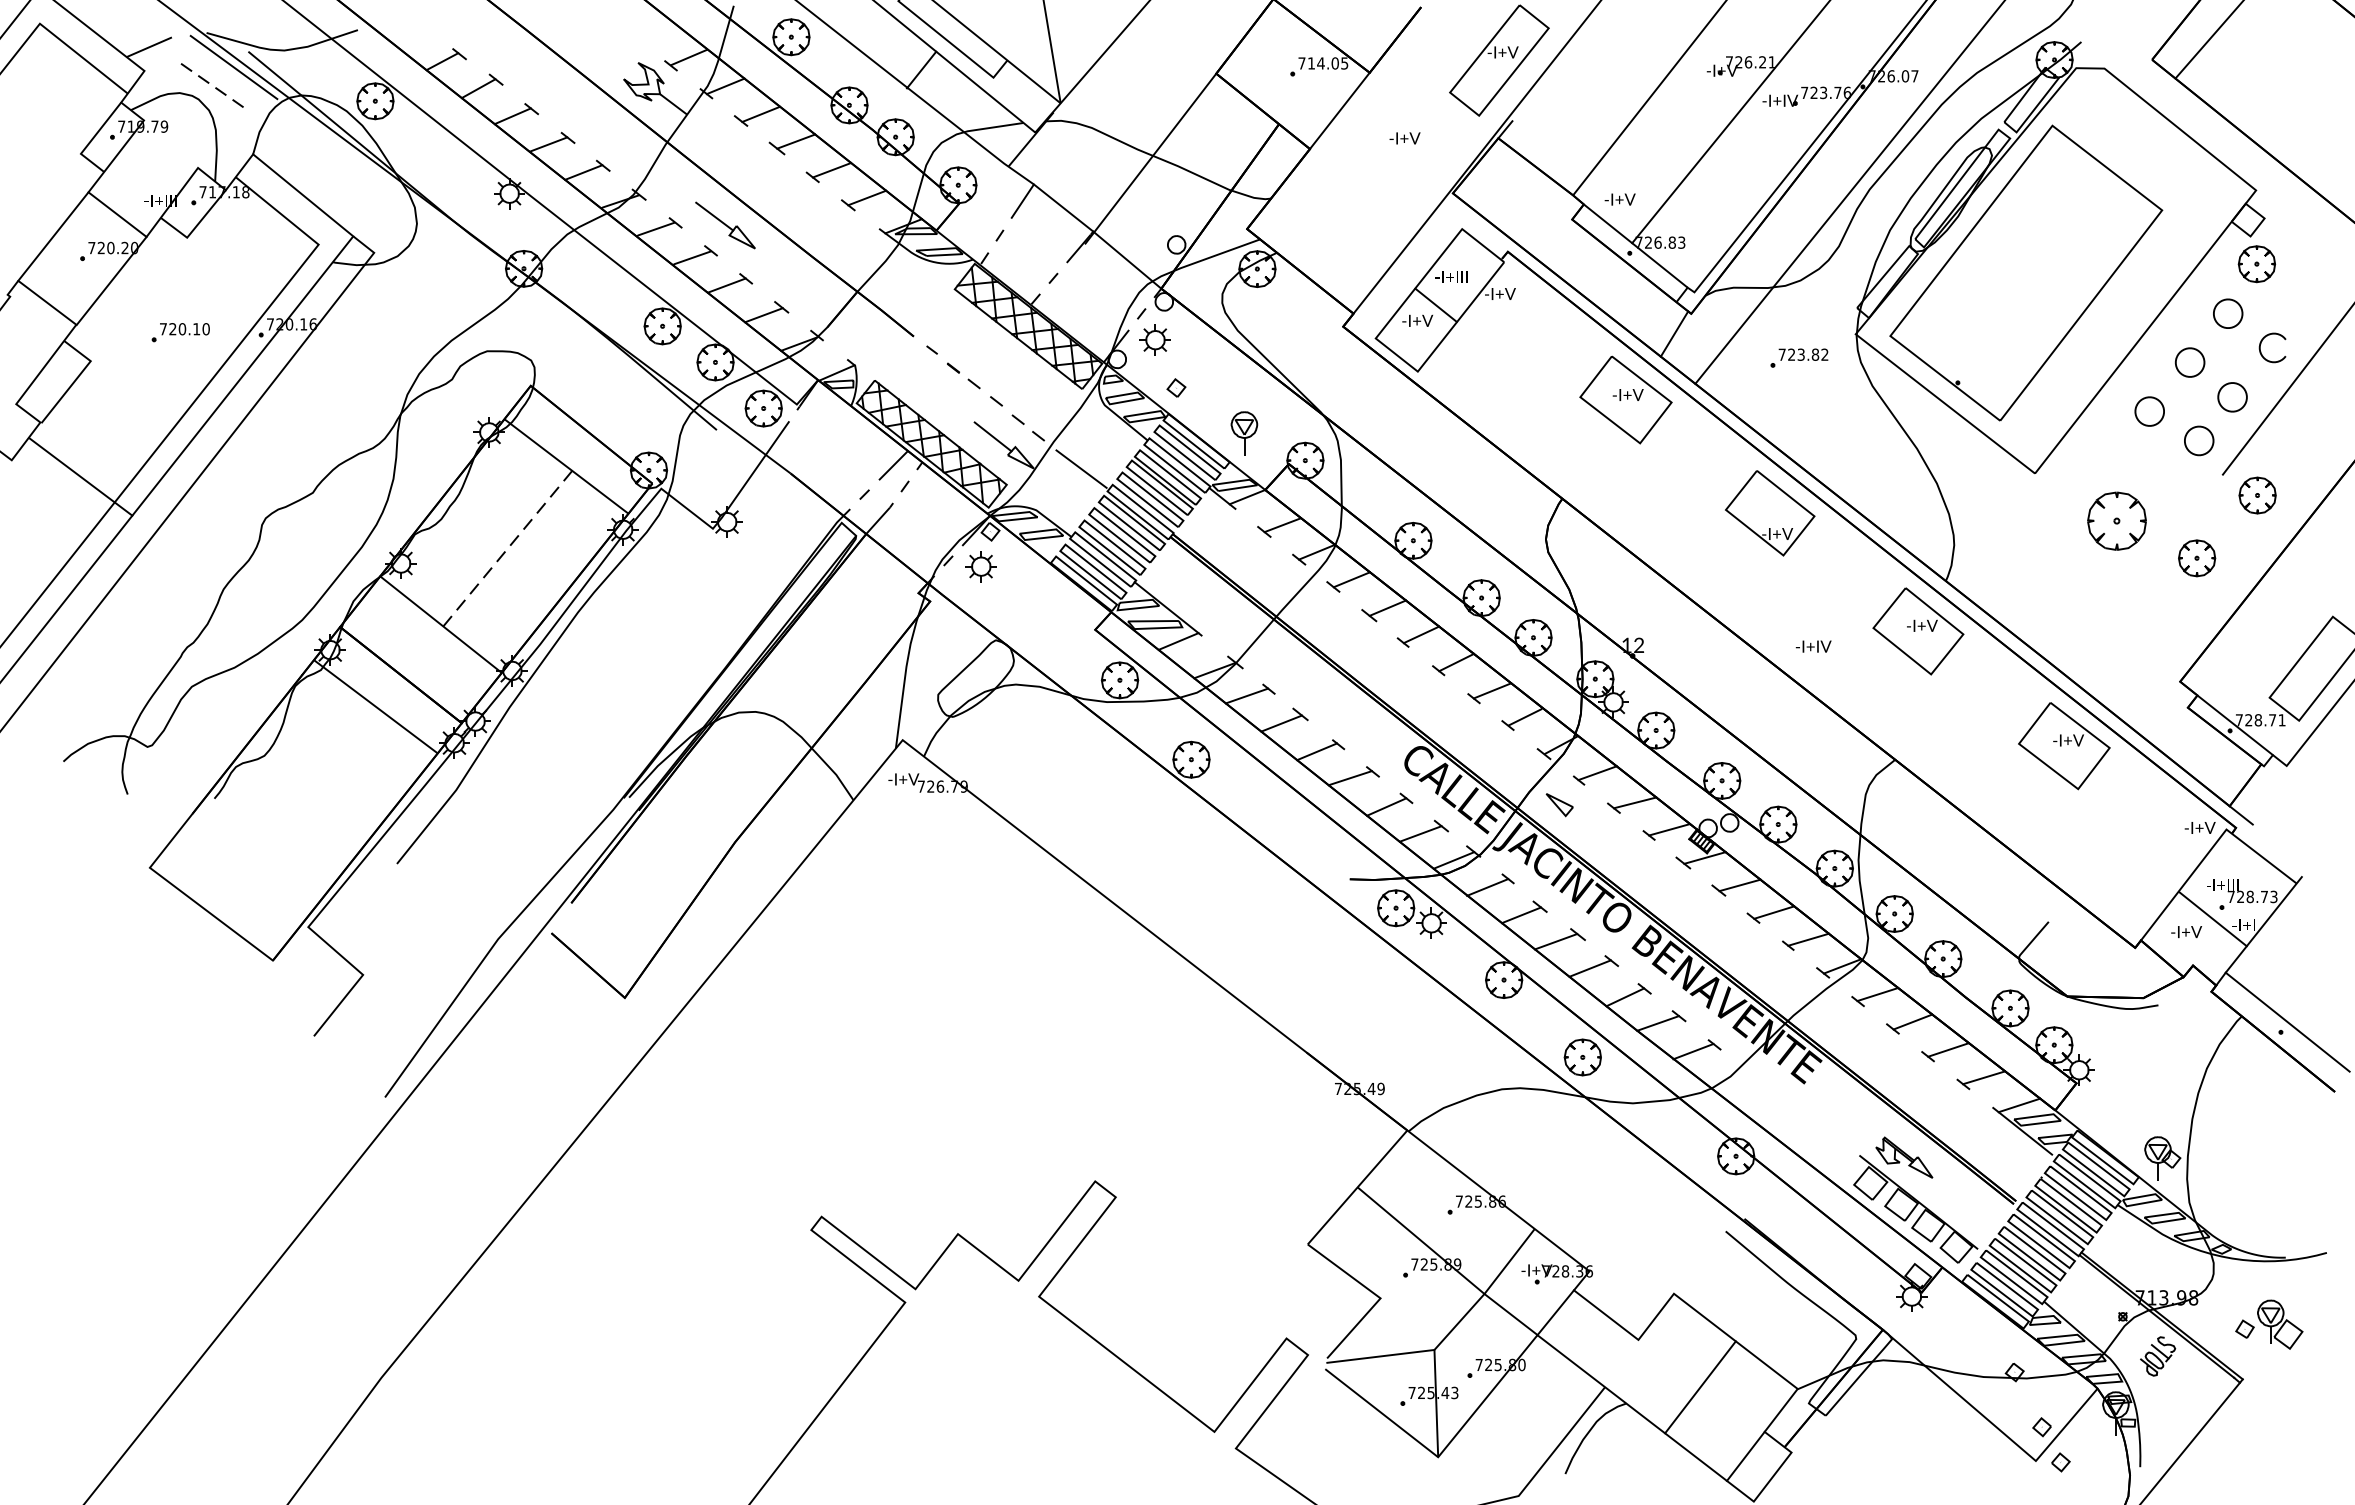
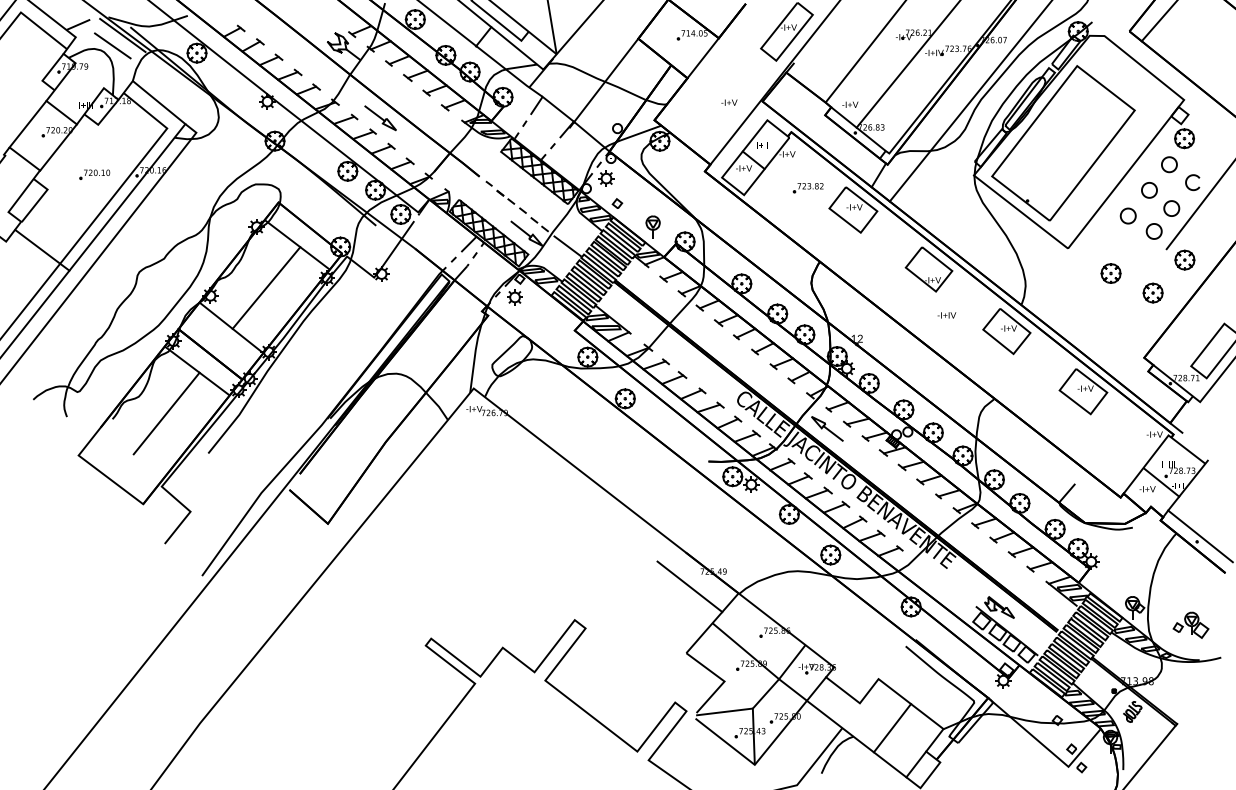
line: (214, 86) -> (112, 45), dashed -> solid
text: (1405, 138) -> (729, 102), moved
part: (1797, 359) -> (807, 188), moved
part: (2115, 521) -> (1110, 273), size x0.62
line: (507, 549) -> (266, 288), dashed -> solid
text: (1812, 646) -> (946, 315), moved
line: (317, 787) -> (166, 413), added
line: (1586, 825) -> (832, 433), added
line: (1313, 1117) -> (689, 586), added
part: (2268, 1323) -> (1190, 624), moved

